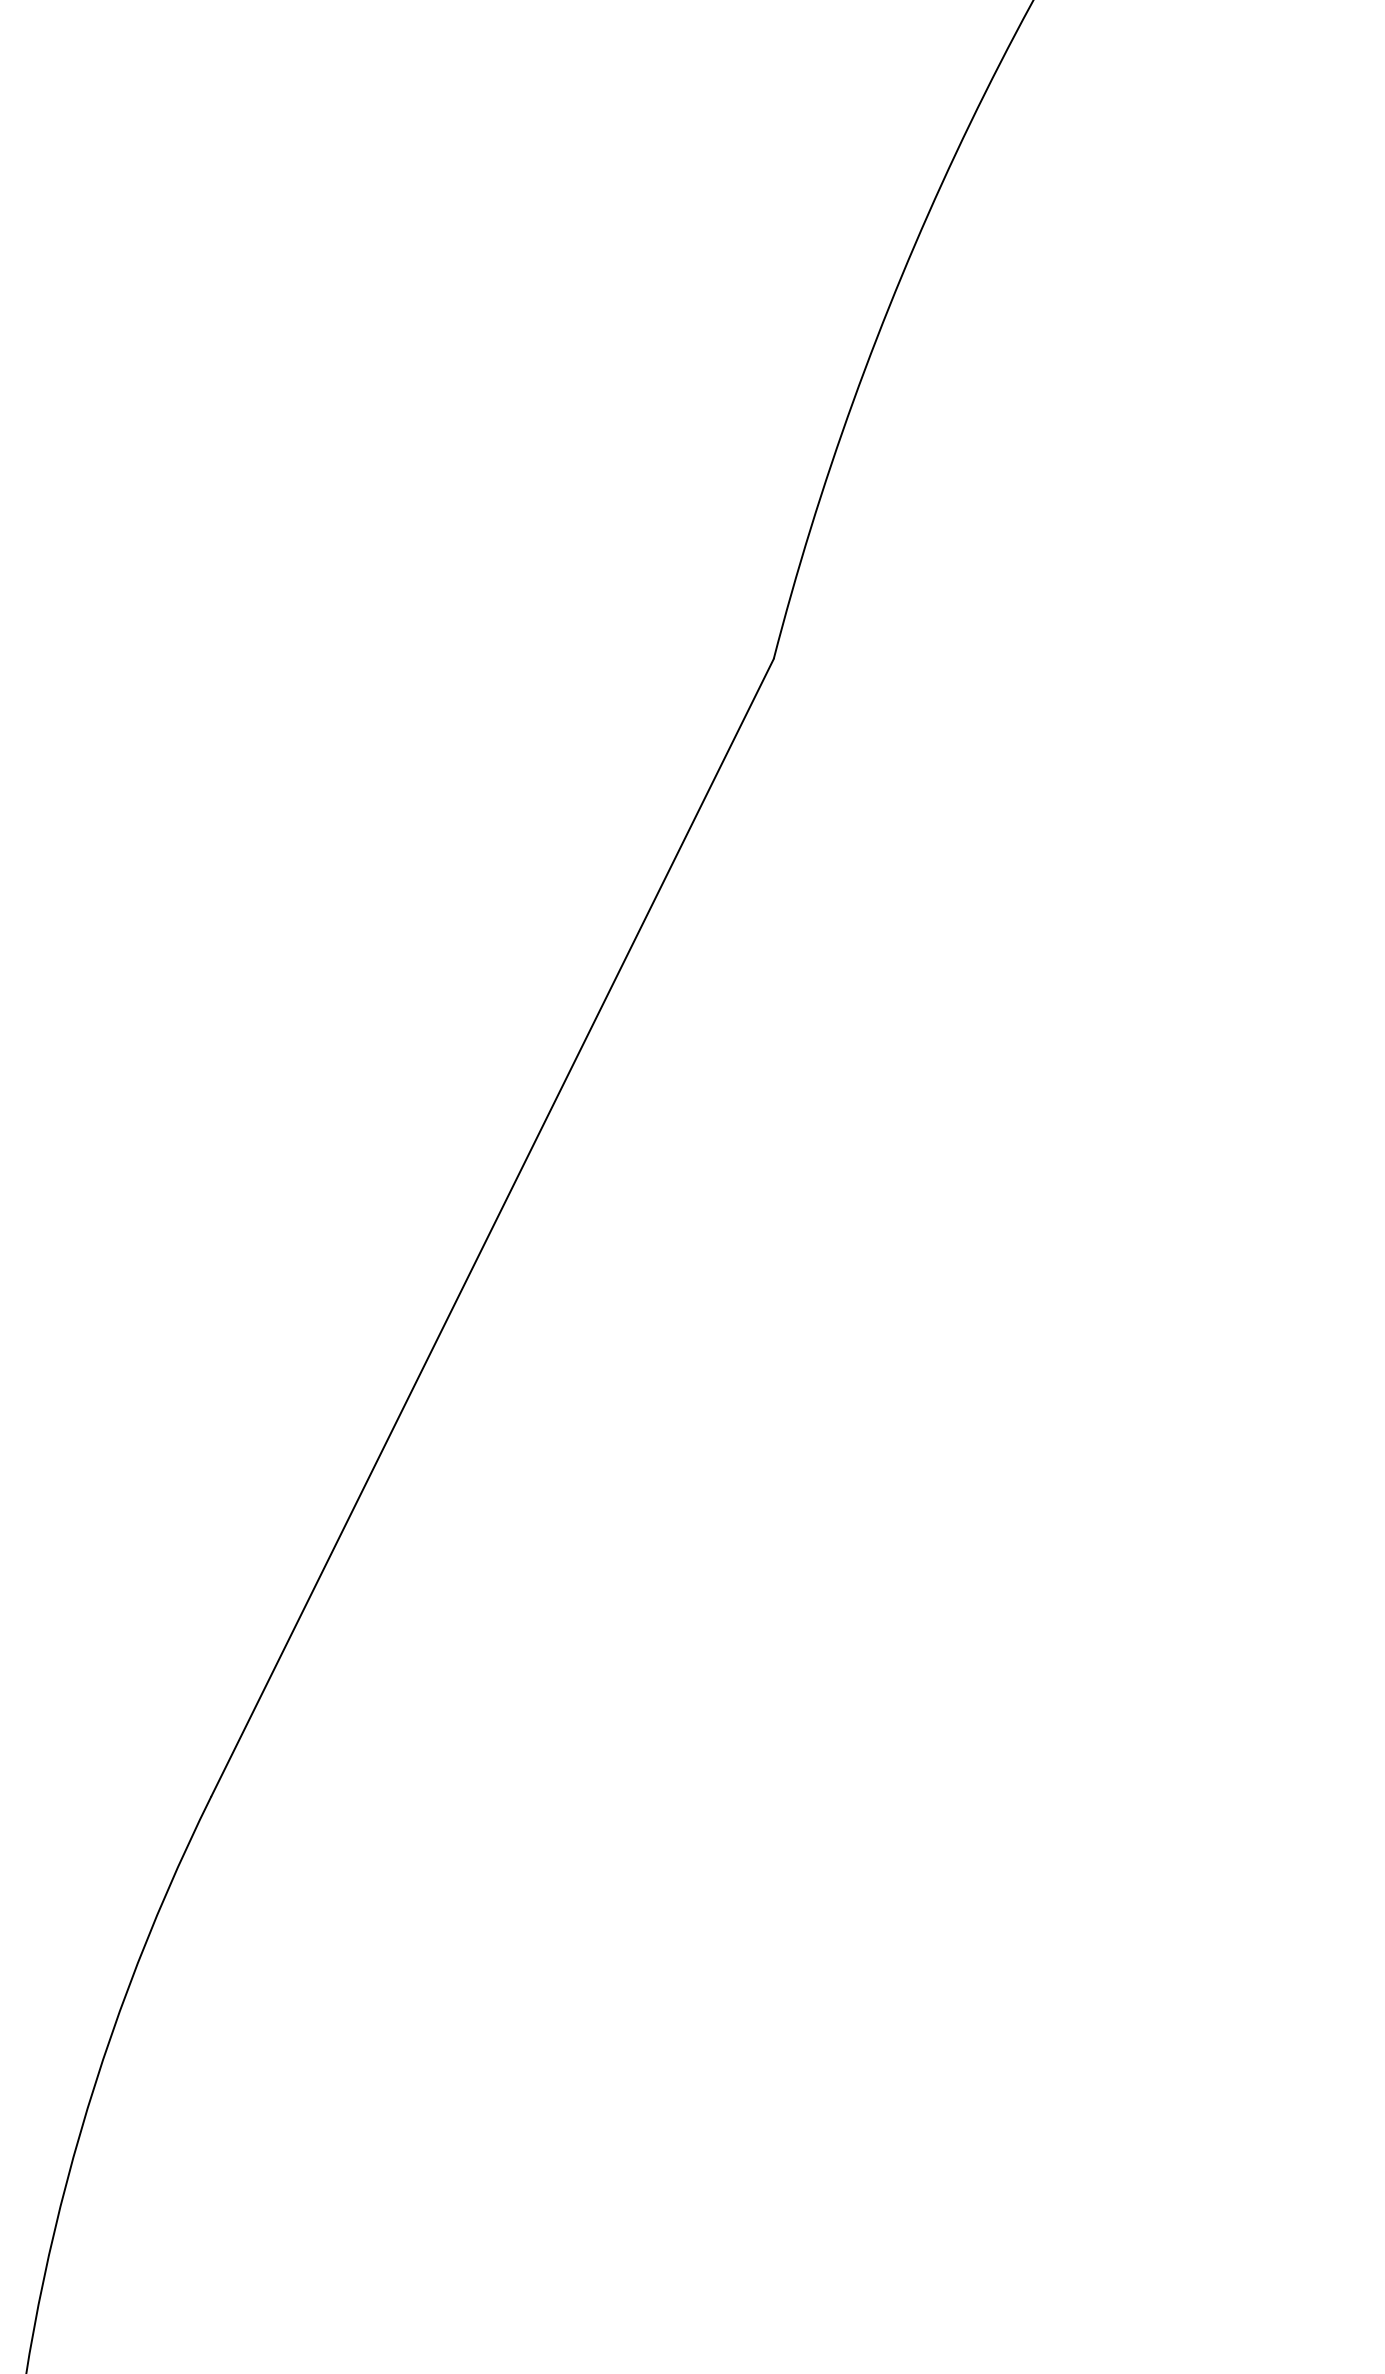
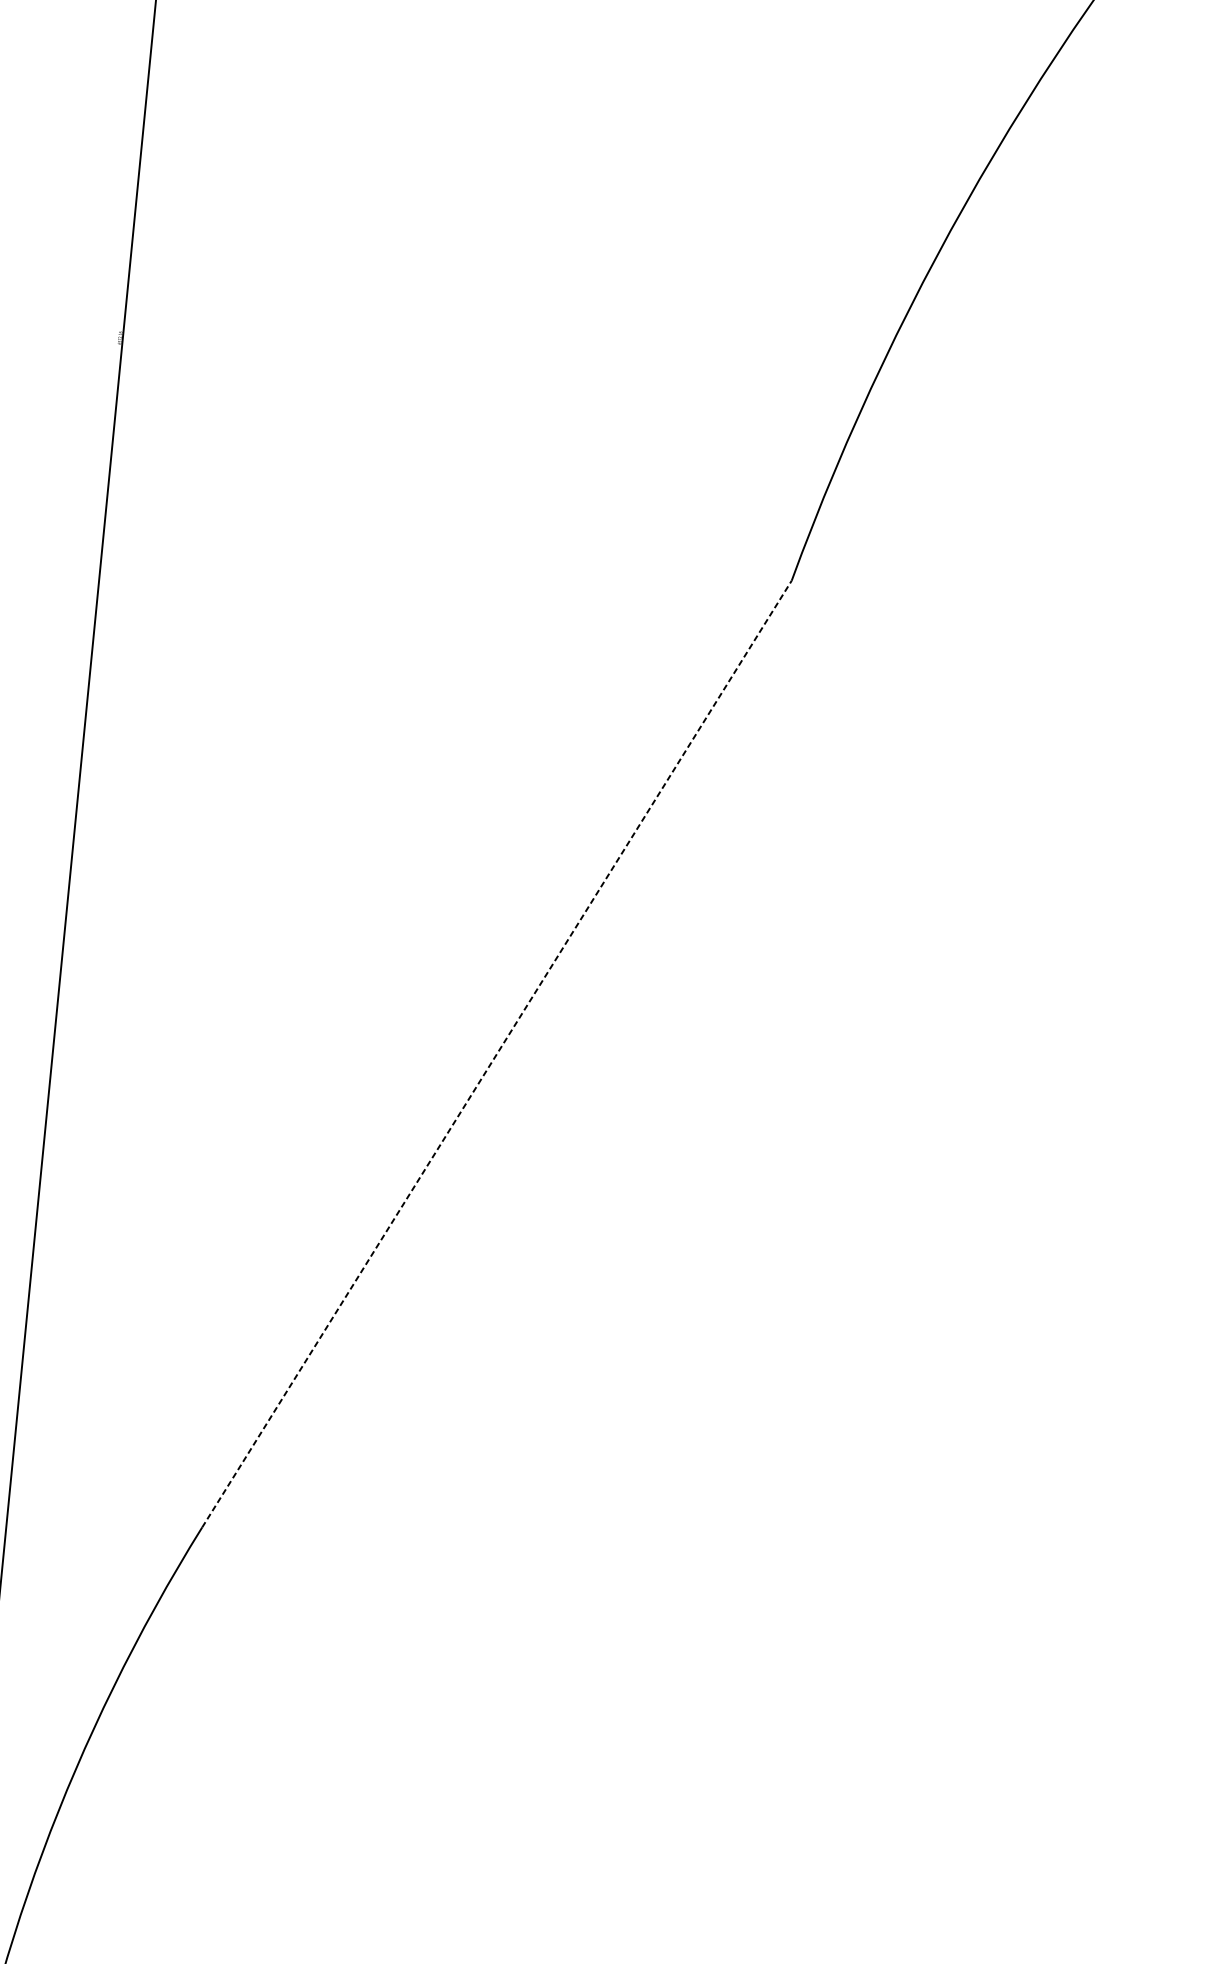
line: (492, 1227) -> (496, 1053), solid -> dashed

